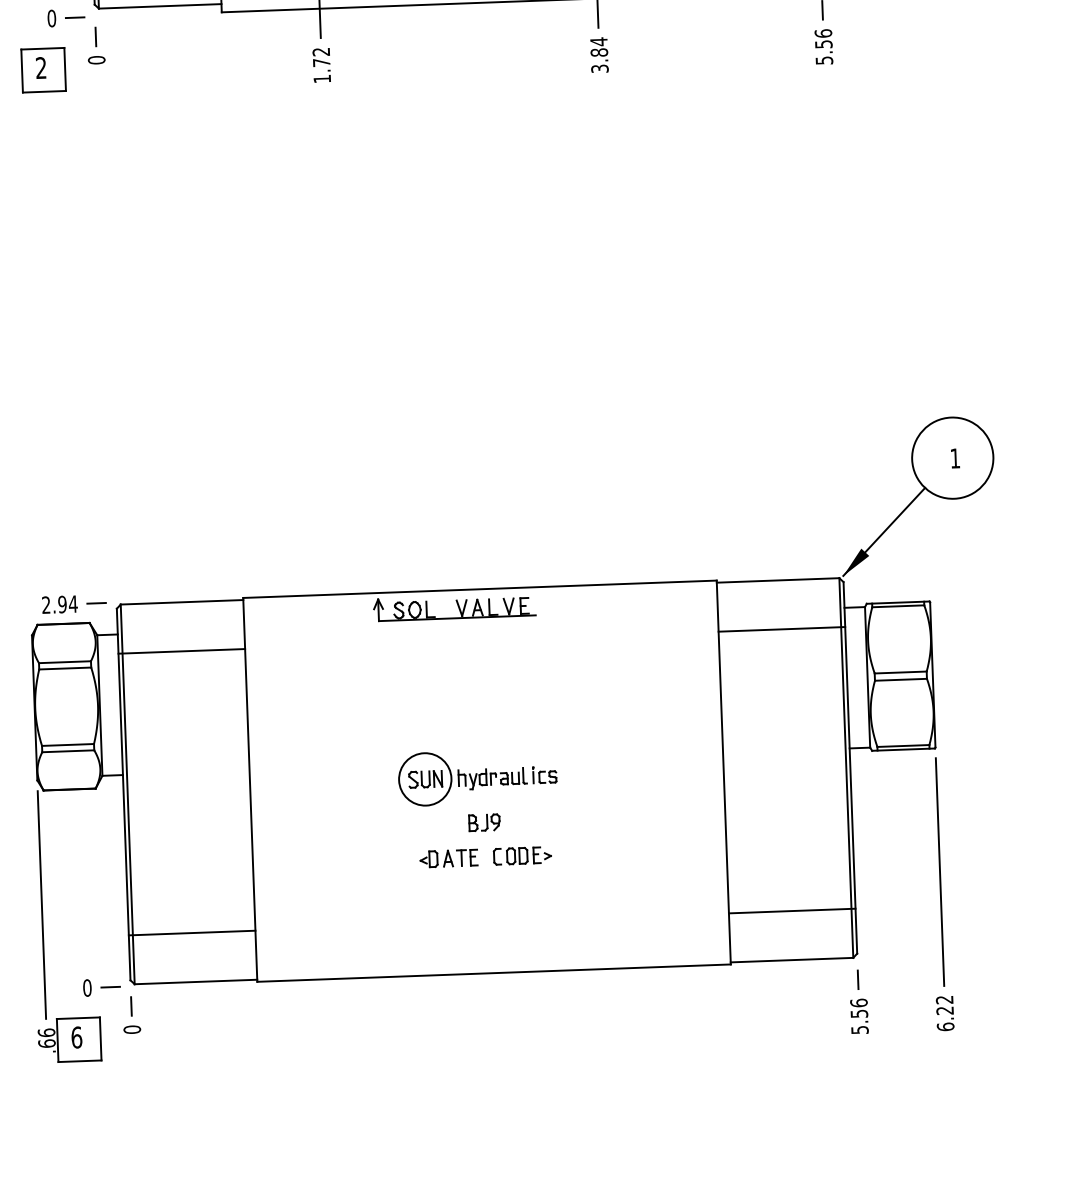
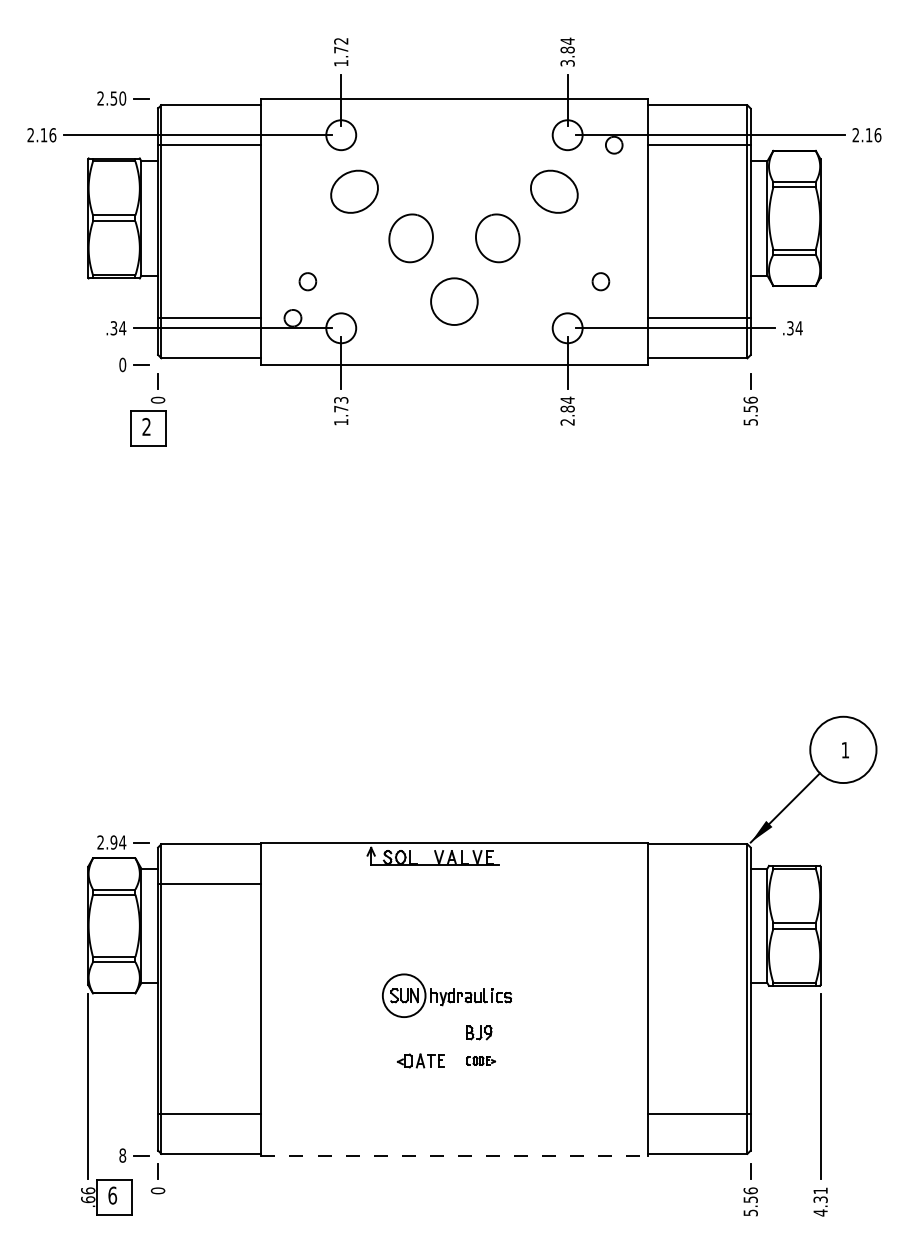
text: (321, 52) -> (341, 400), 1.72 -> 1.73
part: (43, 69) -> (148, 428), moved
text: (599, 69) -> (567, 422), 3.84 -> 2.84
line: (781, 629) -> (698, 884), removed
part: (484, 822) -> (479, 1032), moved
part: (521, 855) -> (480, 1060), size x0.6
line: (494, 972) -> (454, 1155), solid -> dashed
text: (87, 987) -> (122, 1155), 0 -> 8
text: (945, 1012) -> (820, 1201), 6.22 -> 4.31

